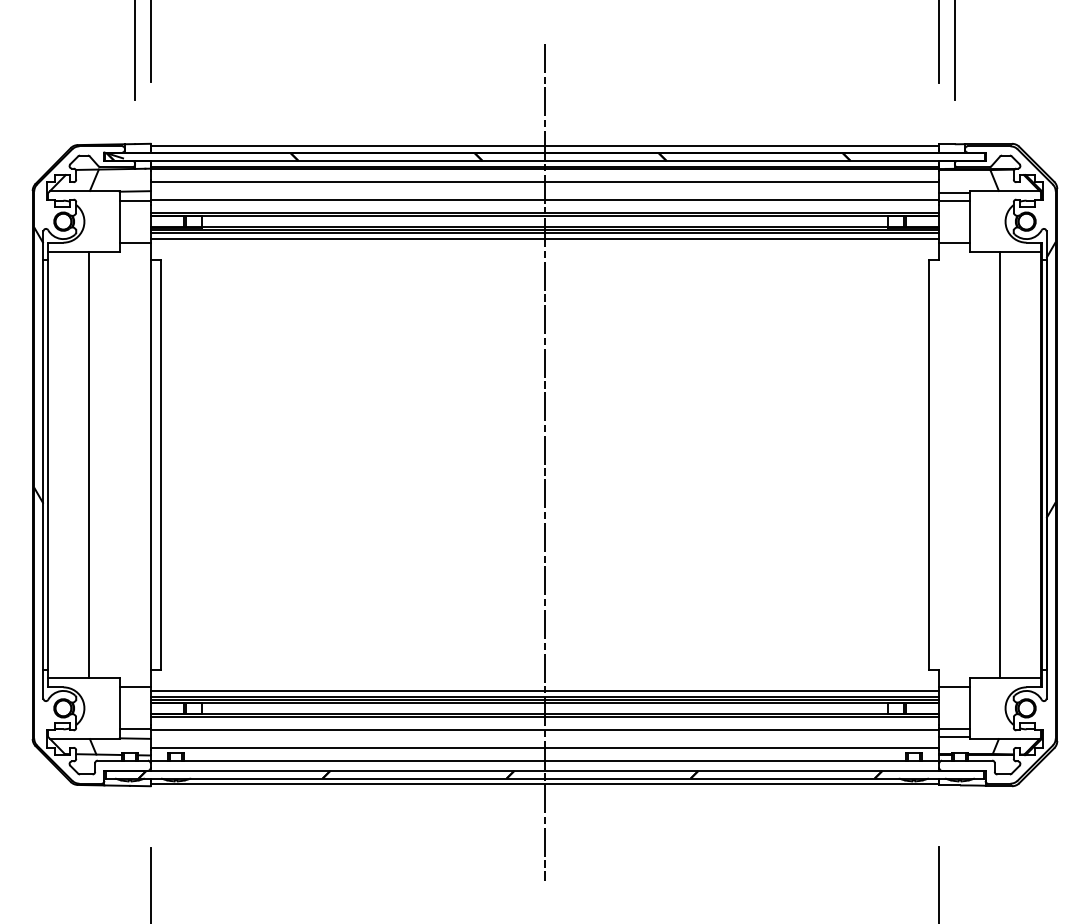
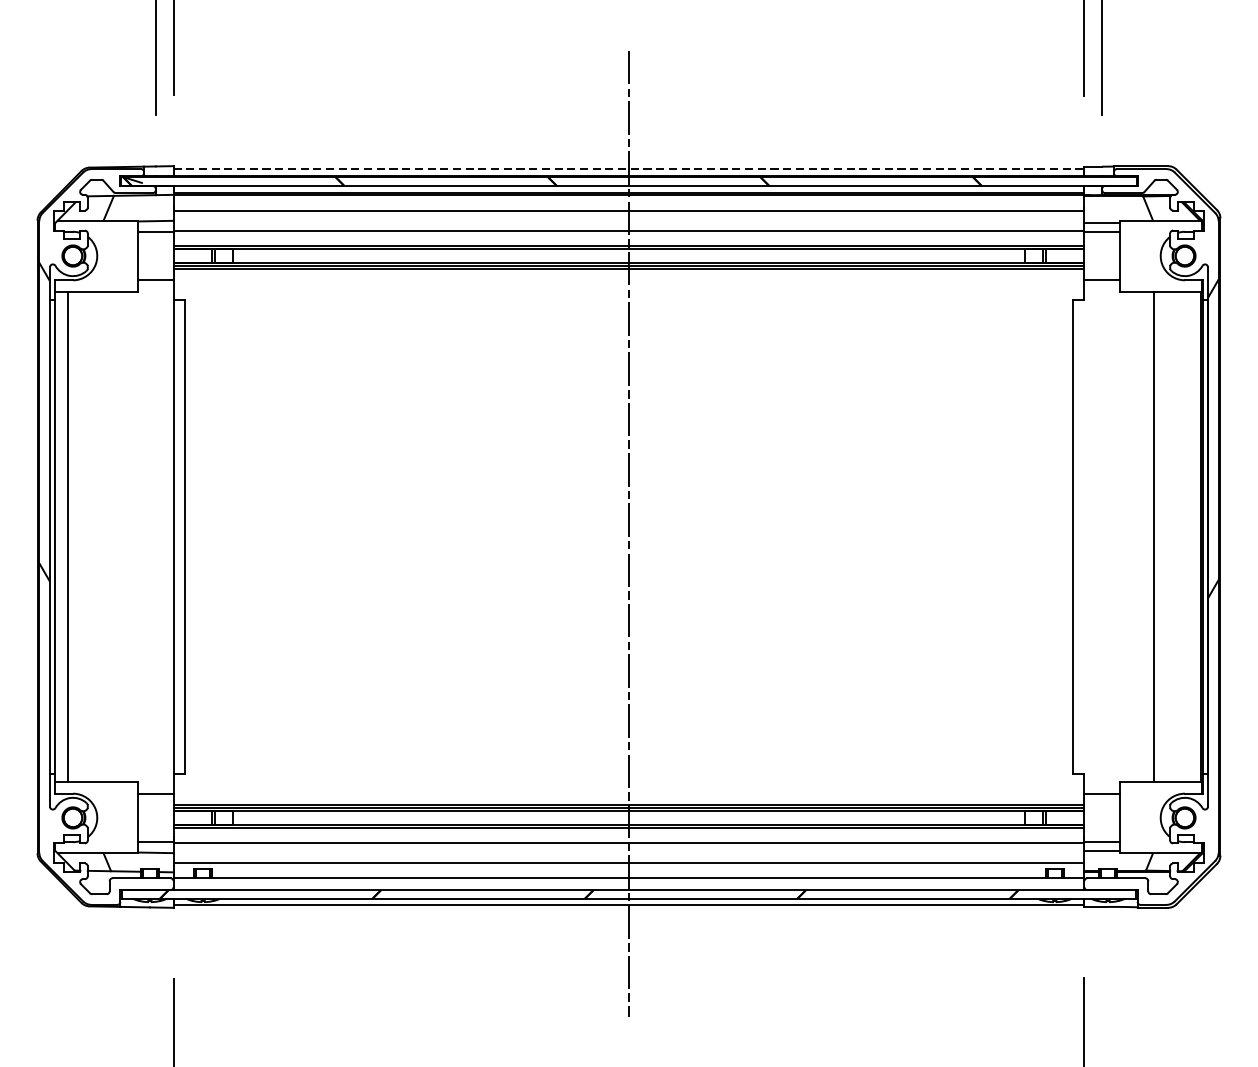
line: (545, 146) -> (629, 169), solid -> dashed
line: (544, 239) -> (628, 276), removed
line: (89, 464) -> (68, 536), moved
line: (544, 690) -> (628, 797), removed

